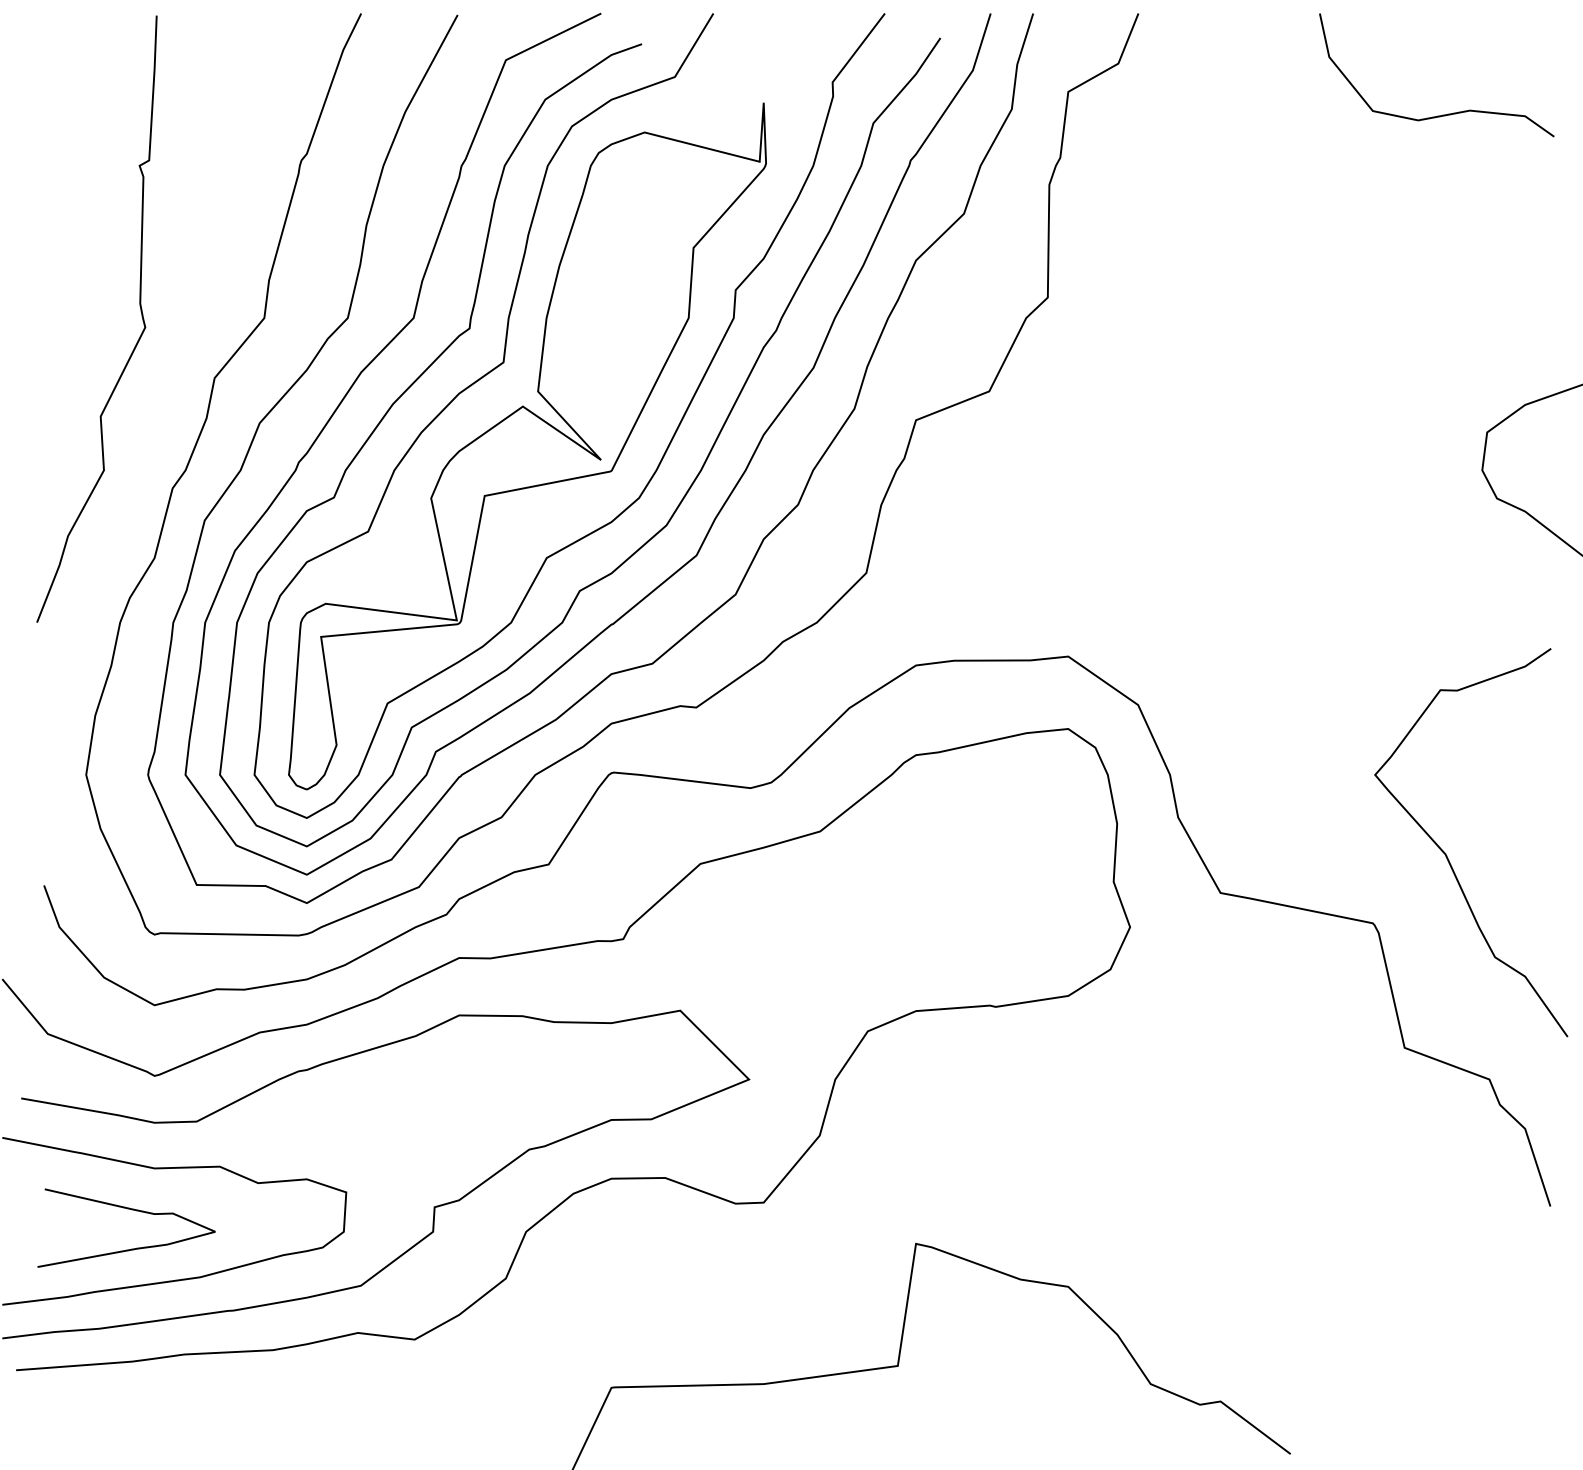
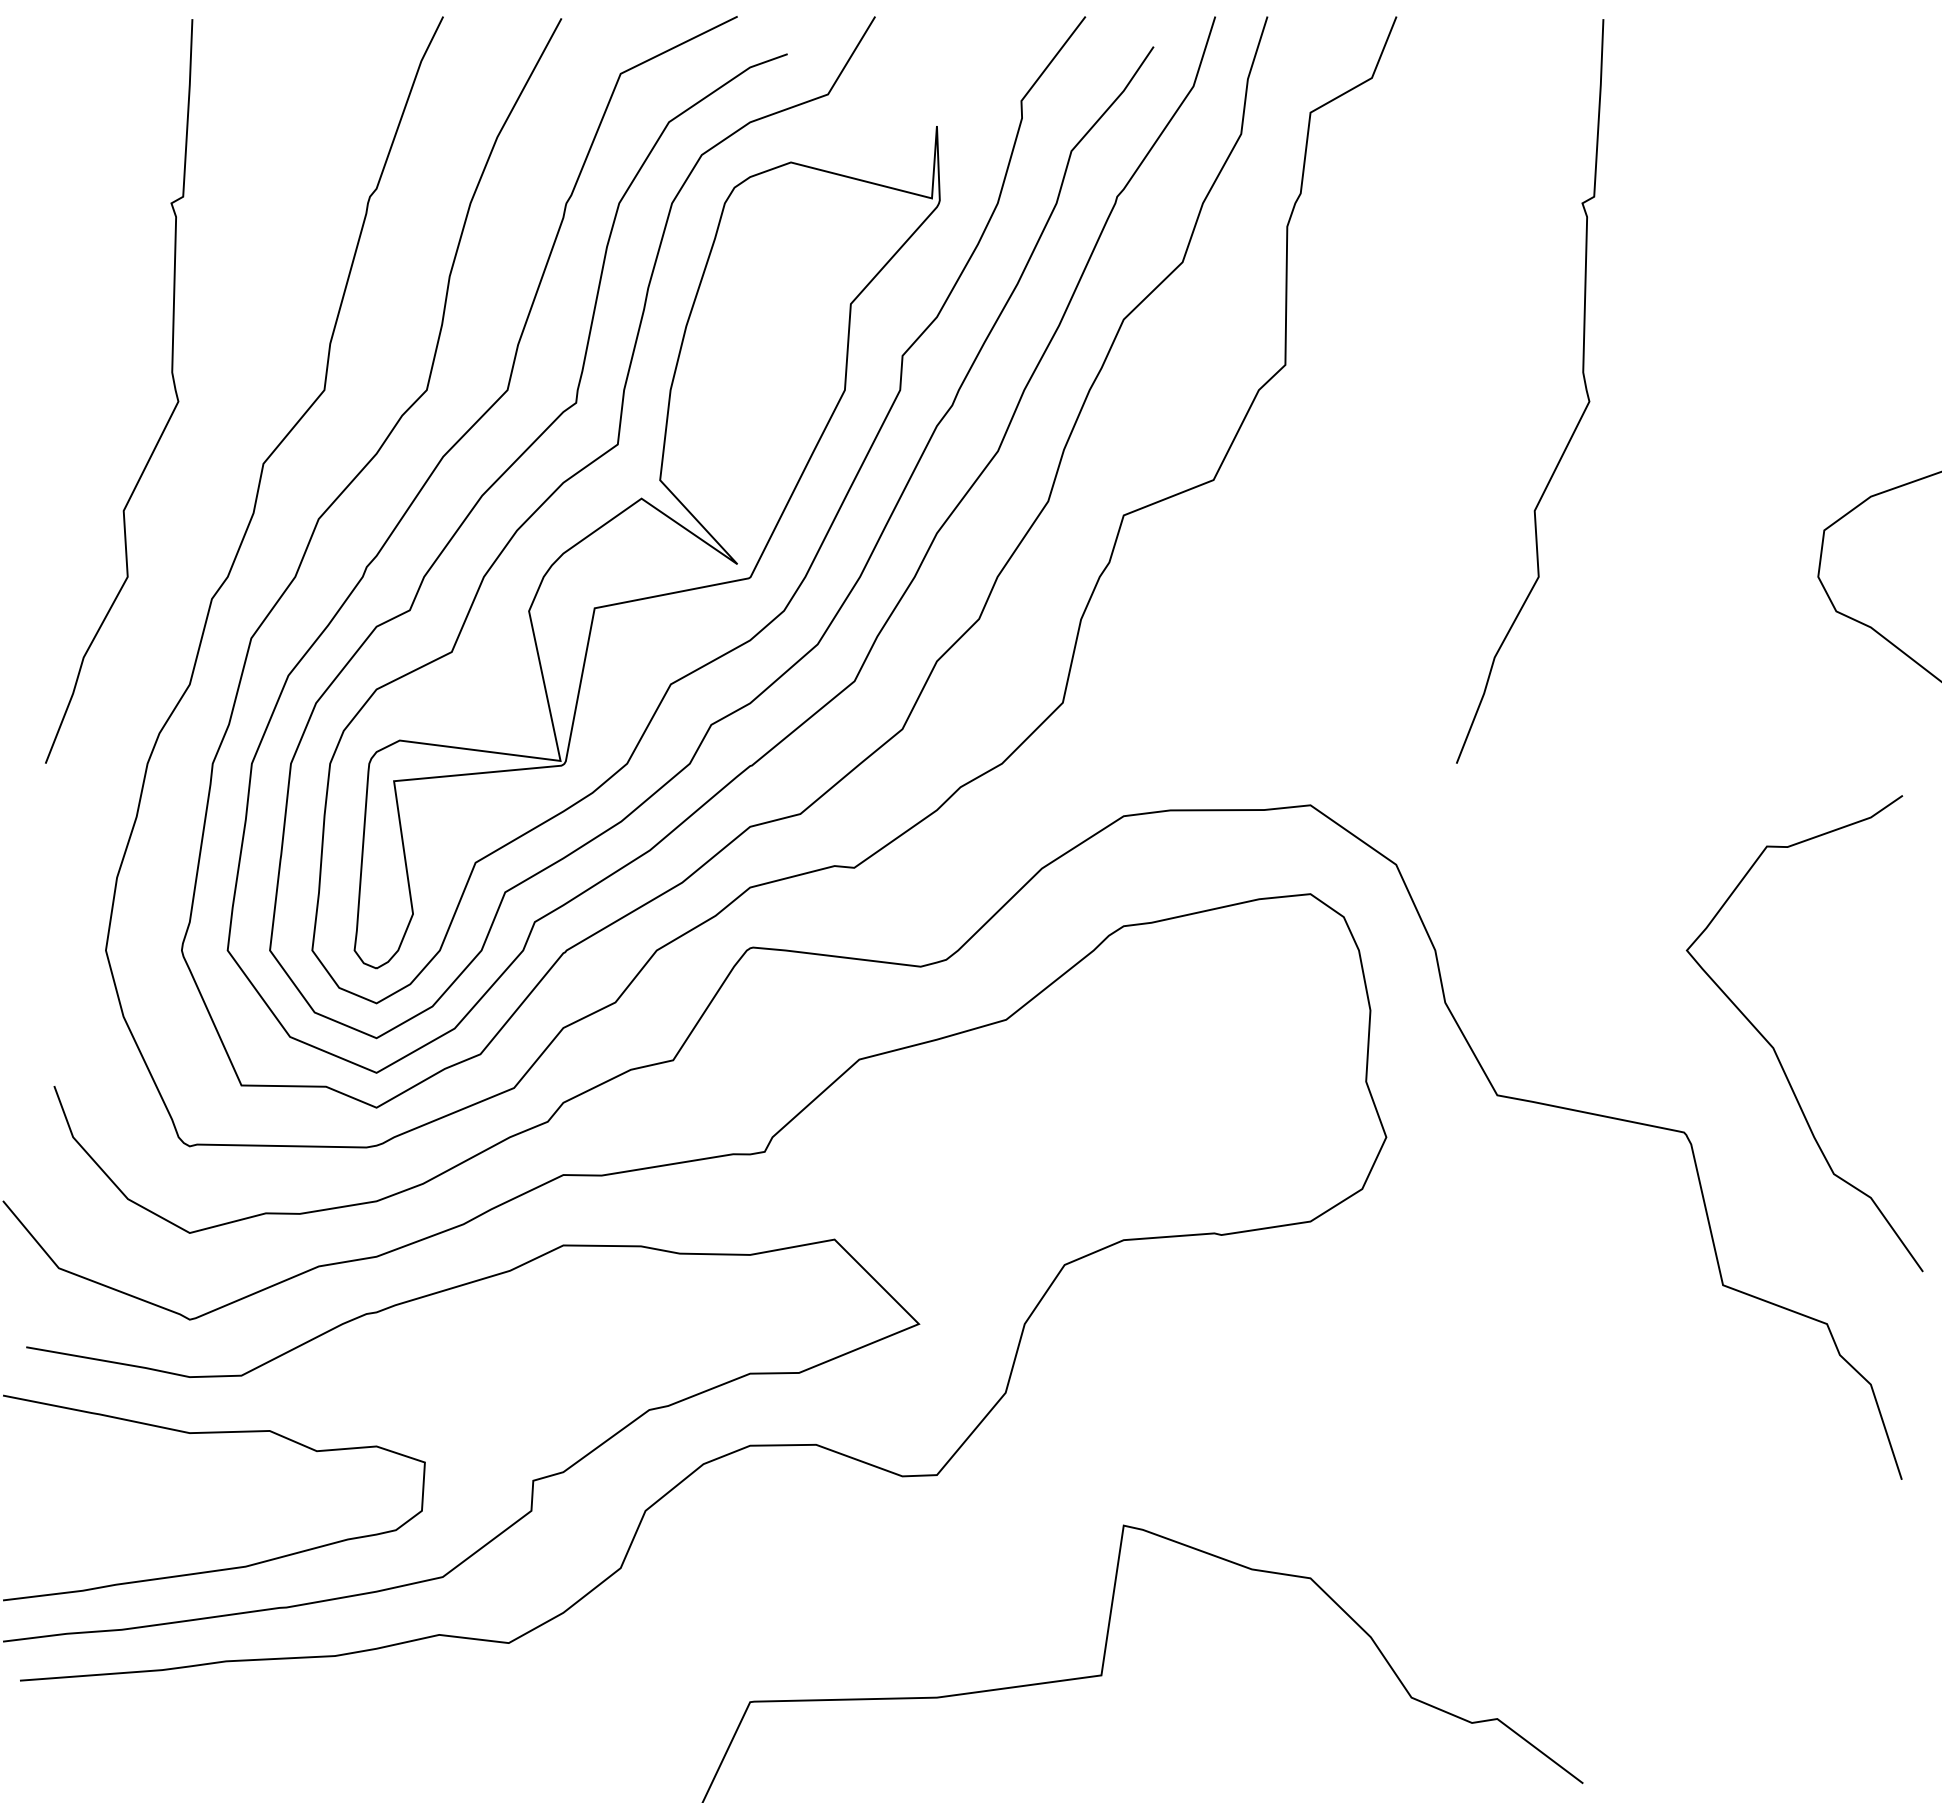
curve: (1444, 114) -> (1771, 140), removed
curve: (1290, 310) -> (1583, 380), added
curve: (128, 1209) -> (157, 1483), removed

